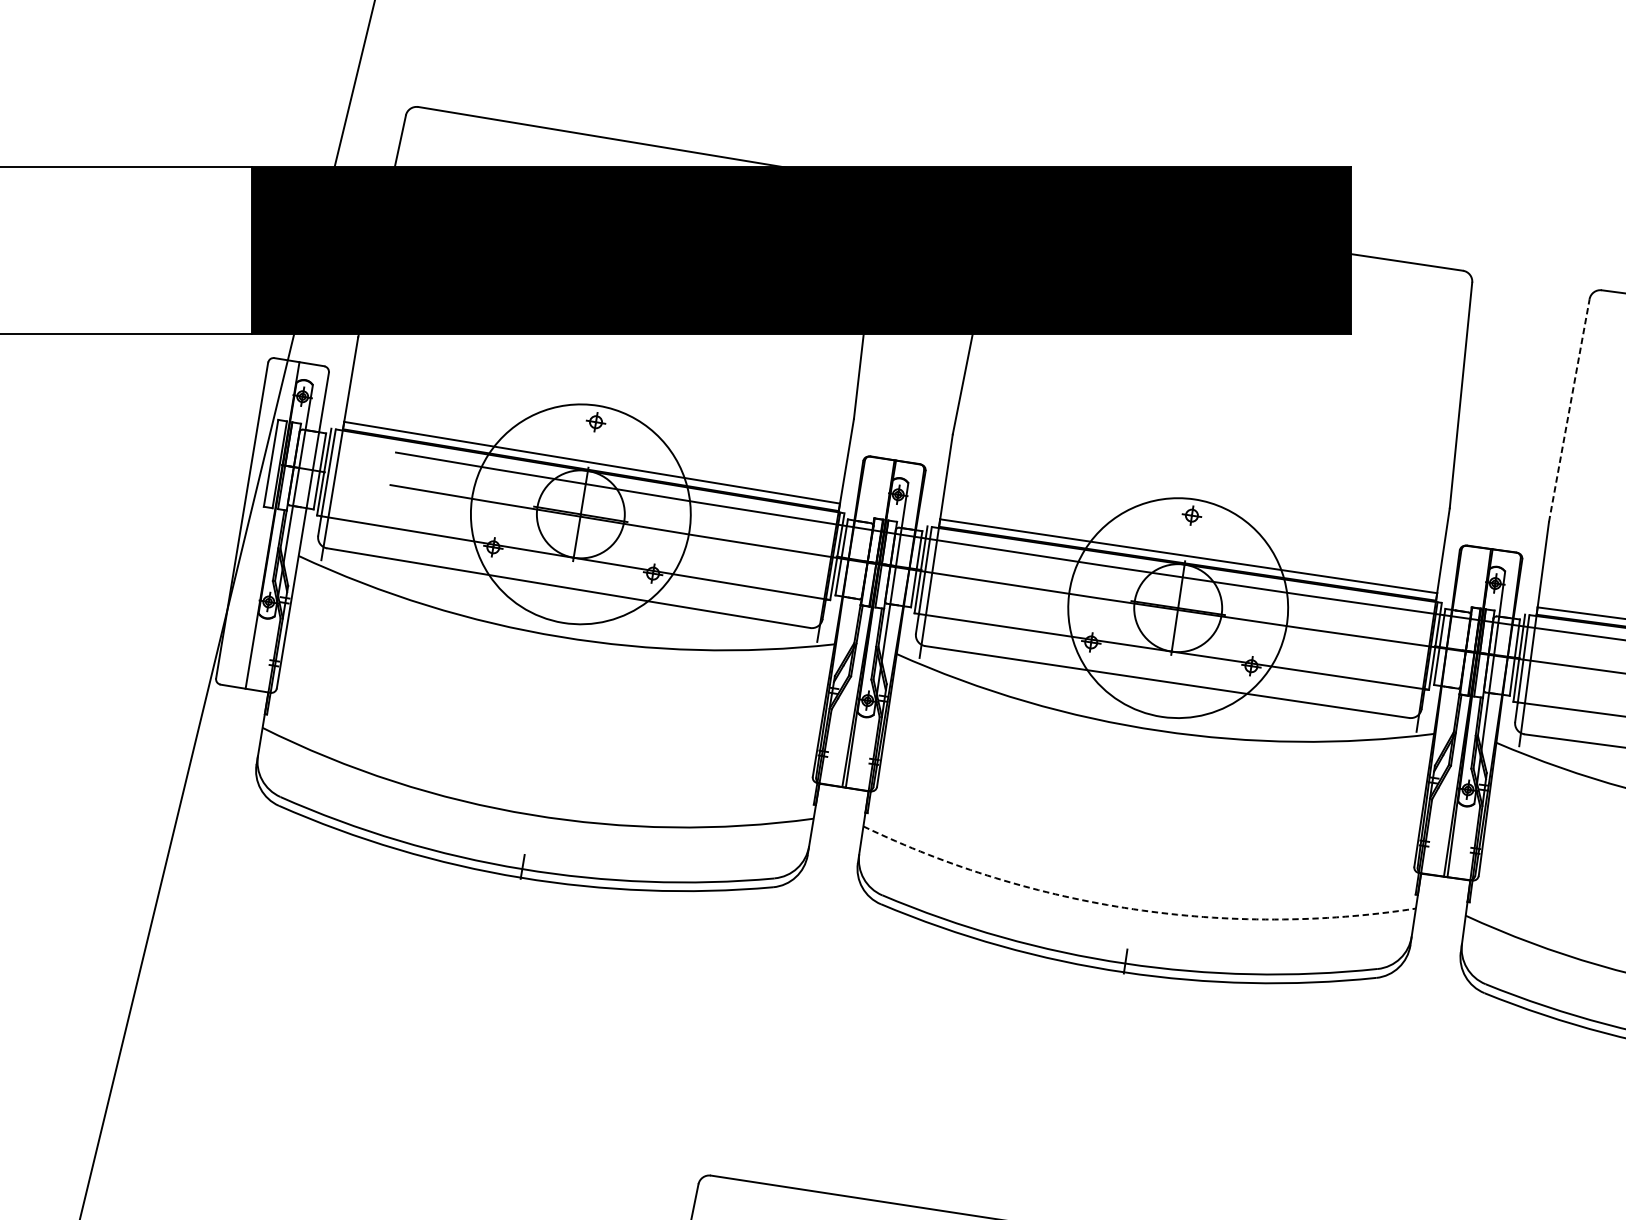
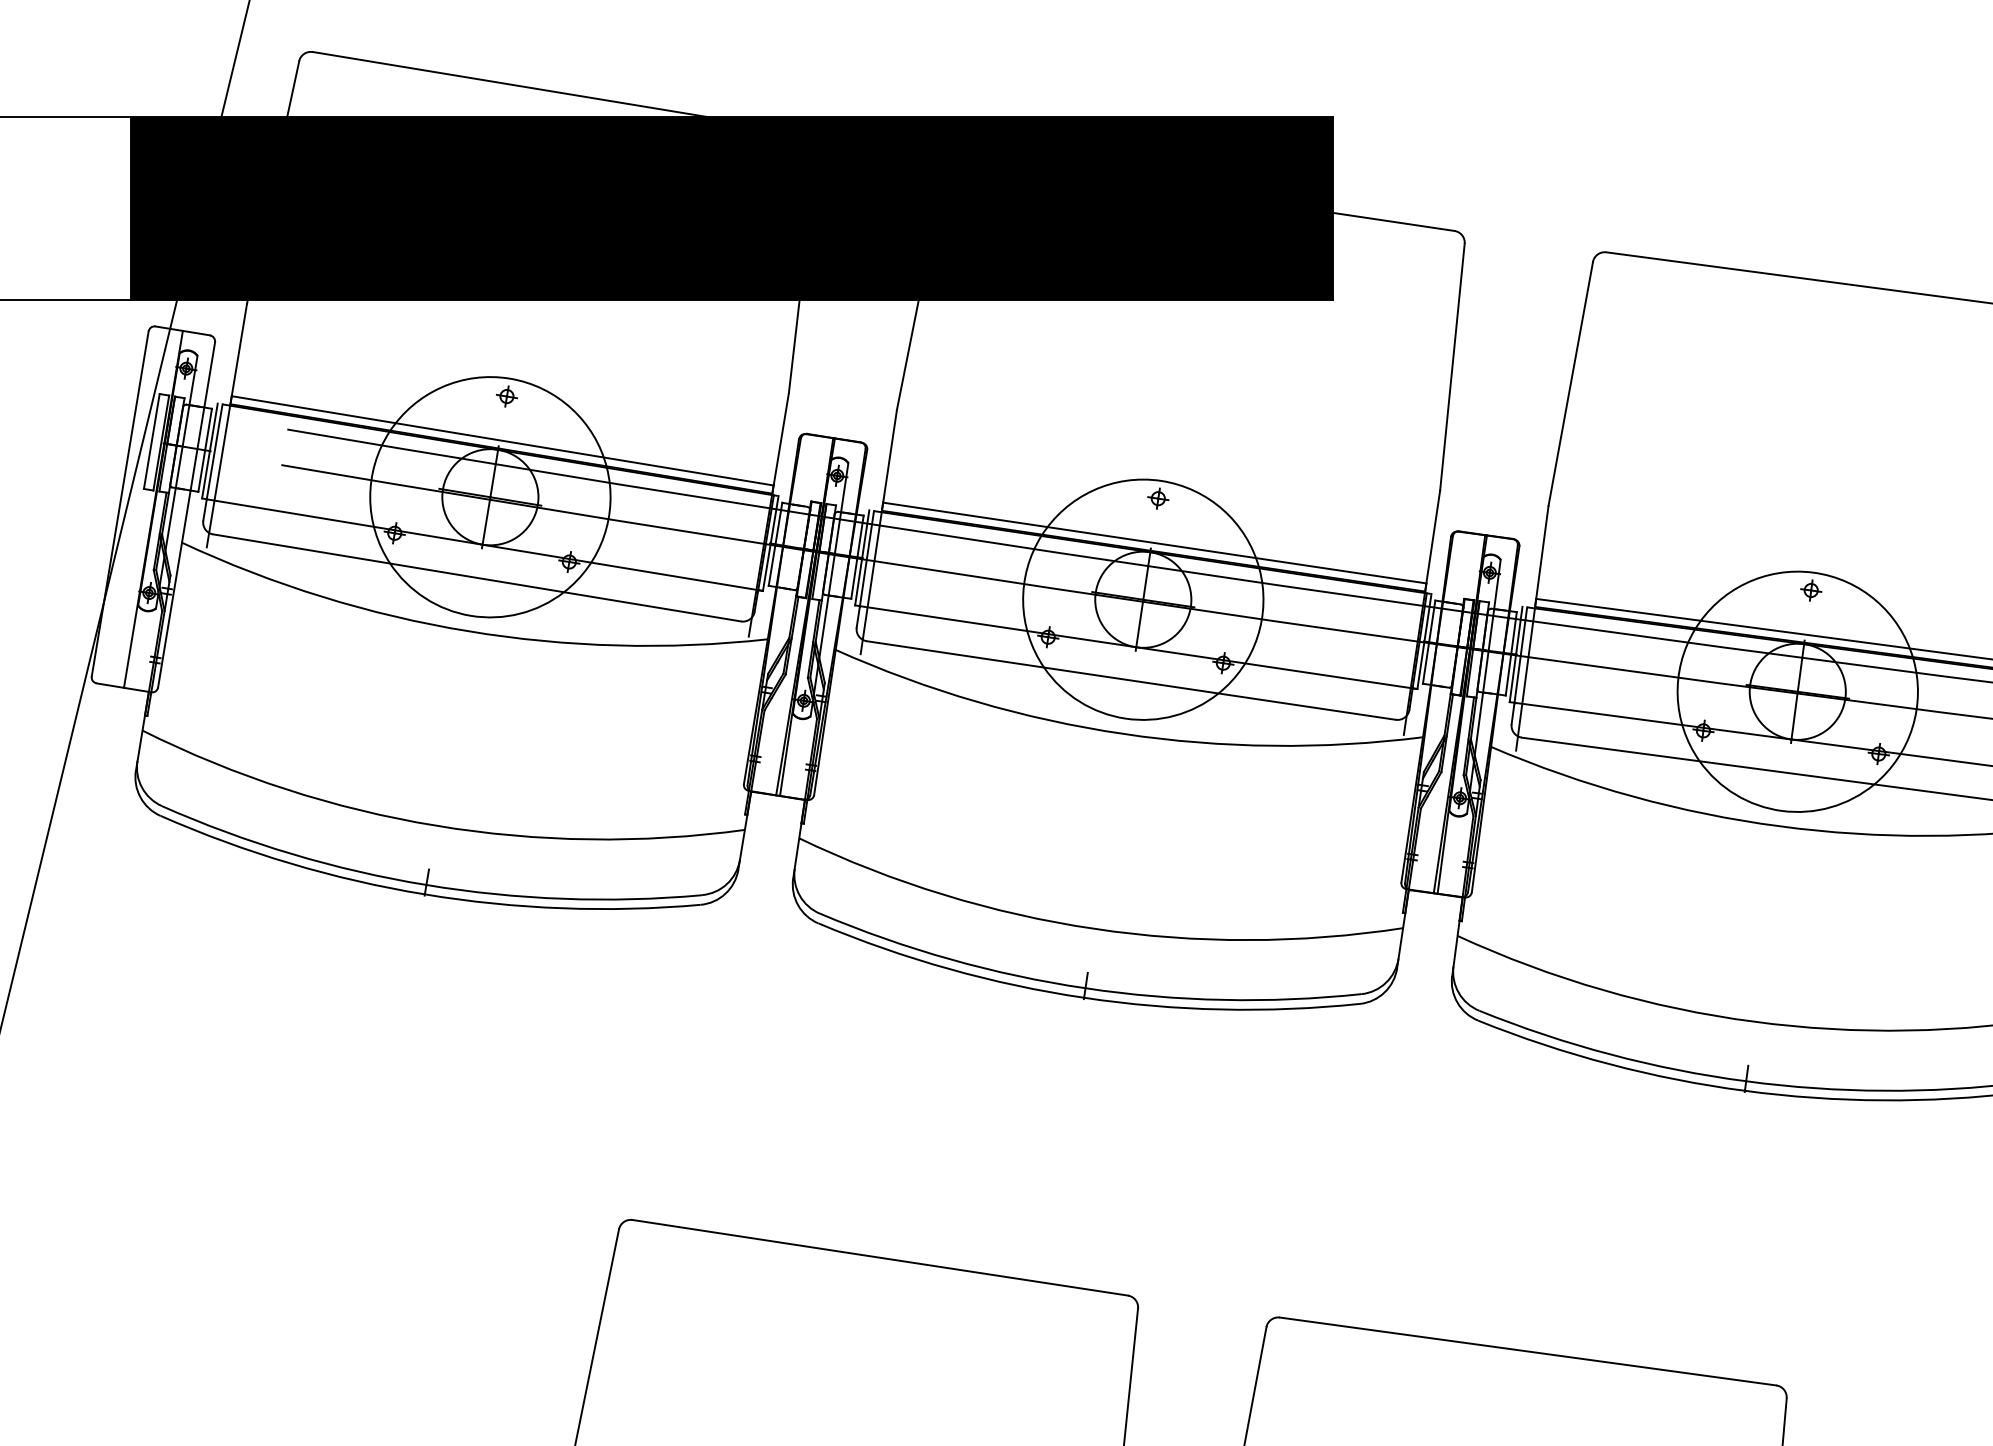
line: (1569, 410) -> (1570, 383), dashed -> solid
arc: (1133, 908) -> (1094, 928), dashed -> solid

